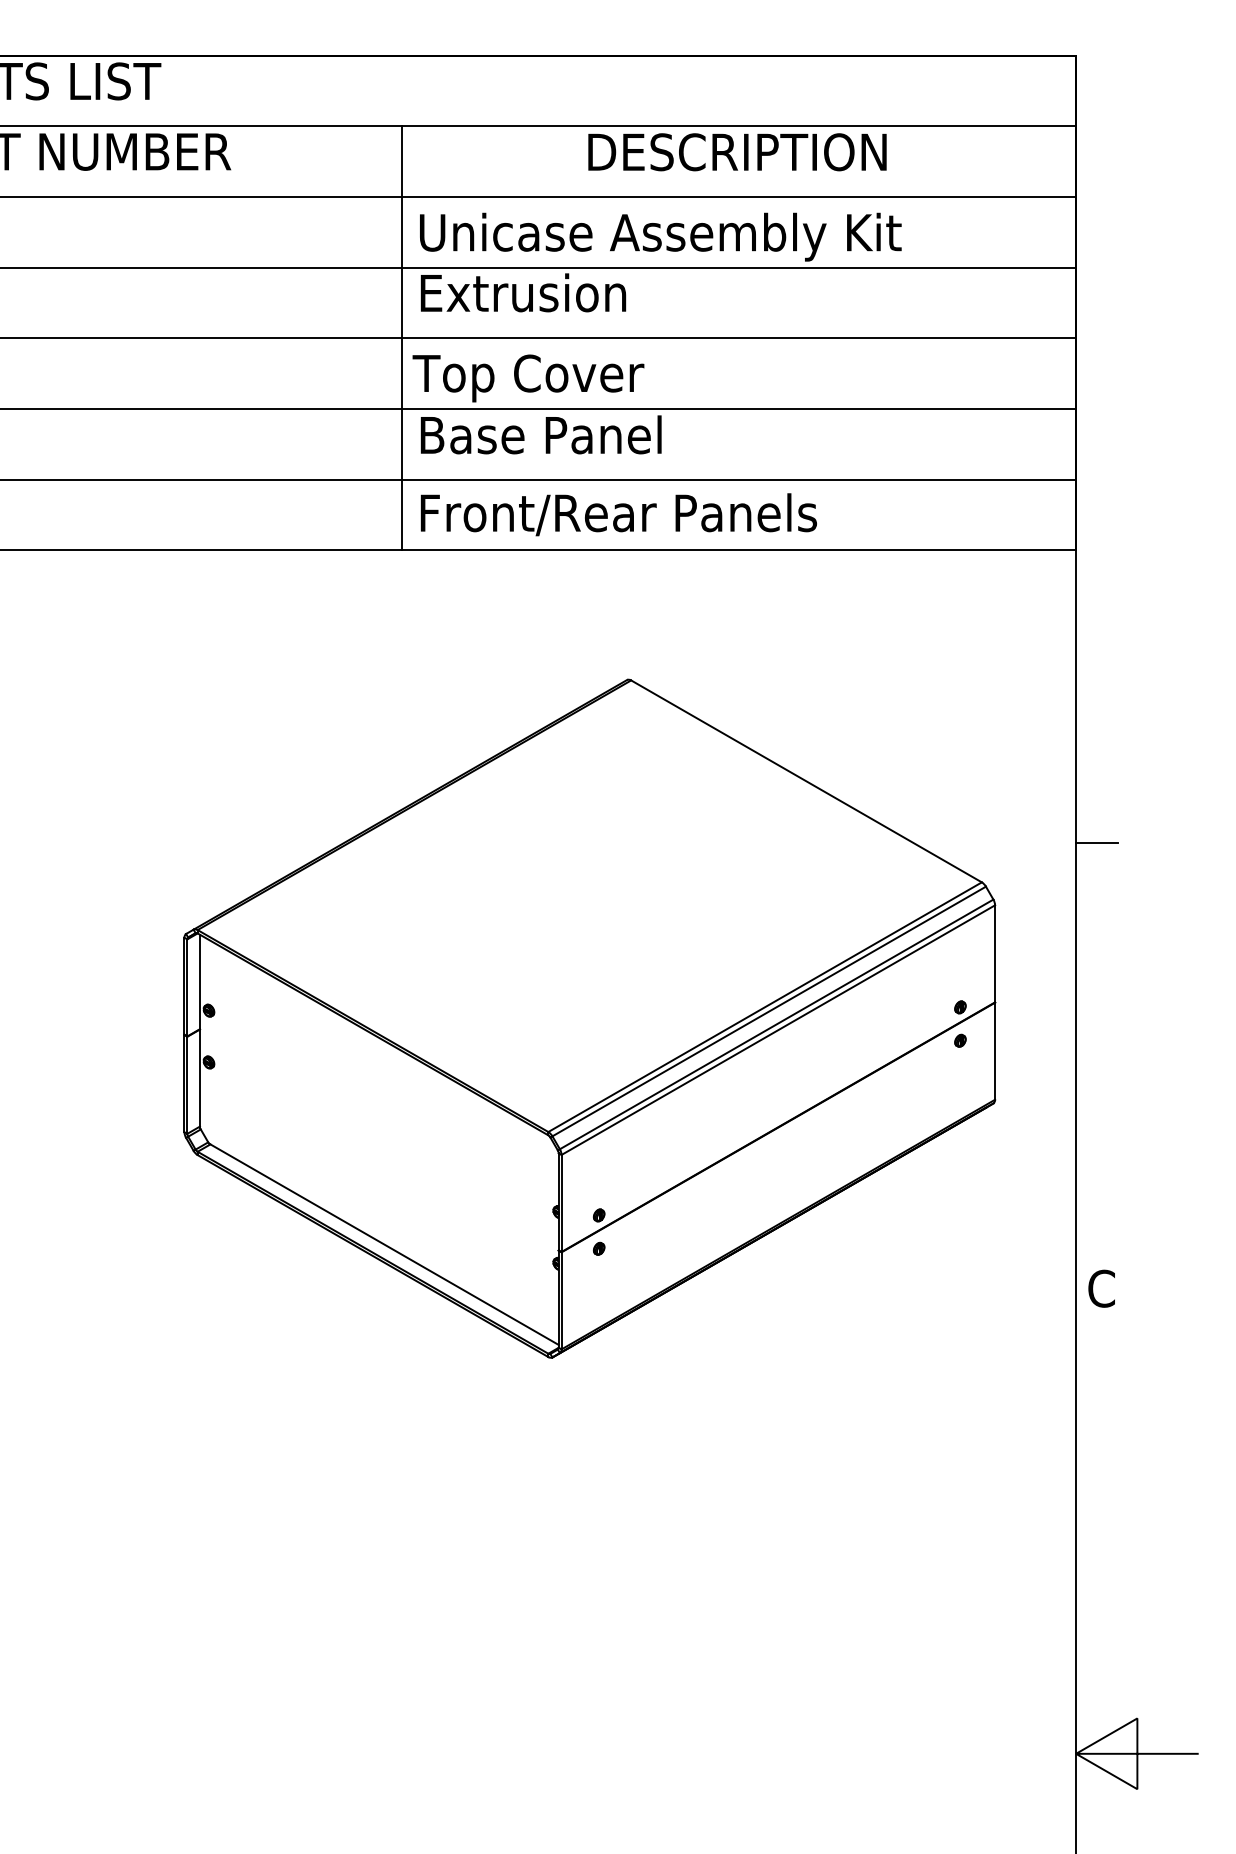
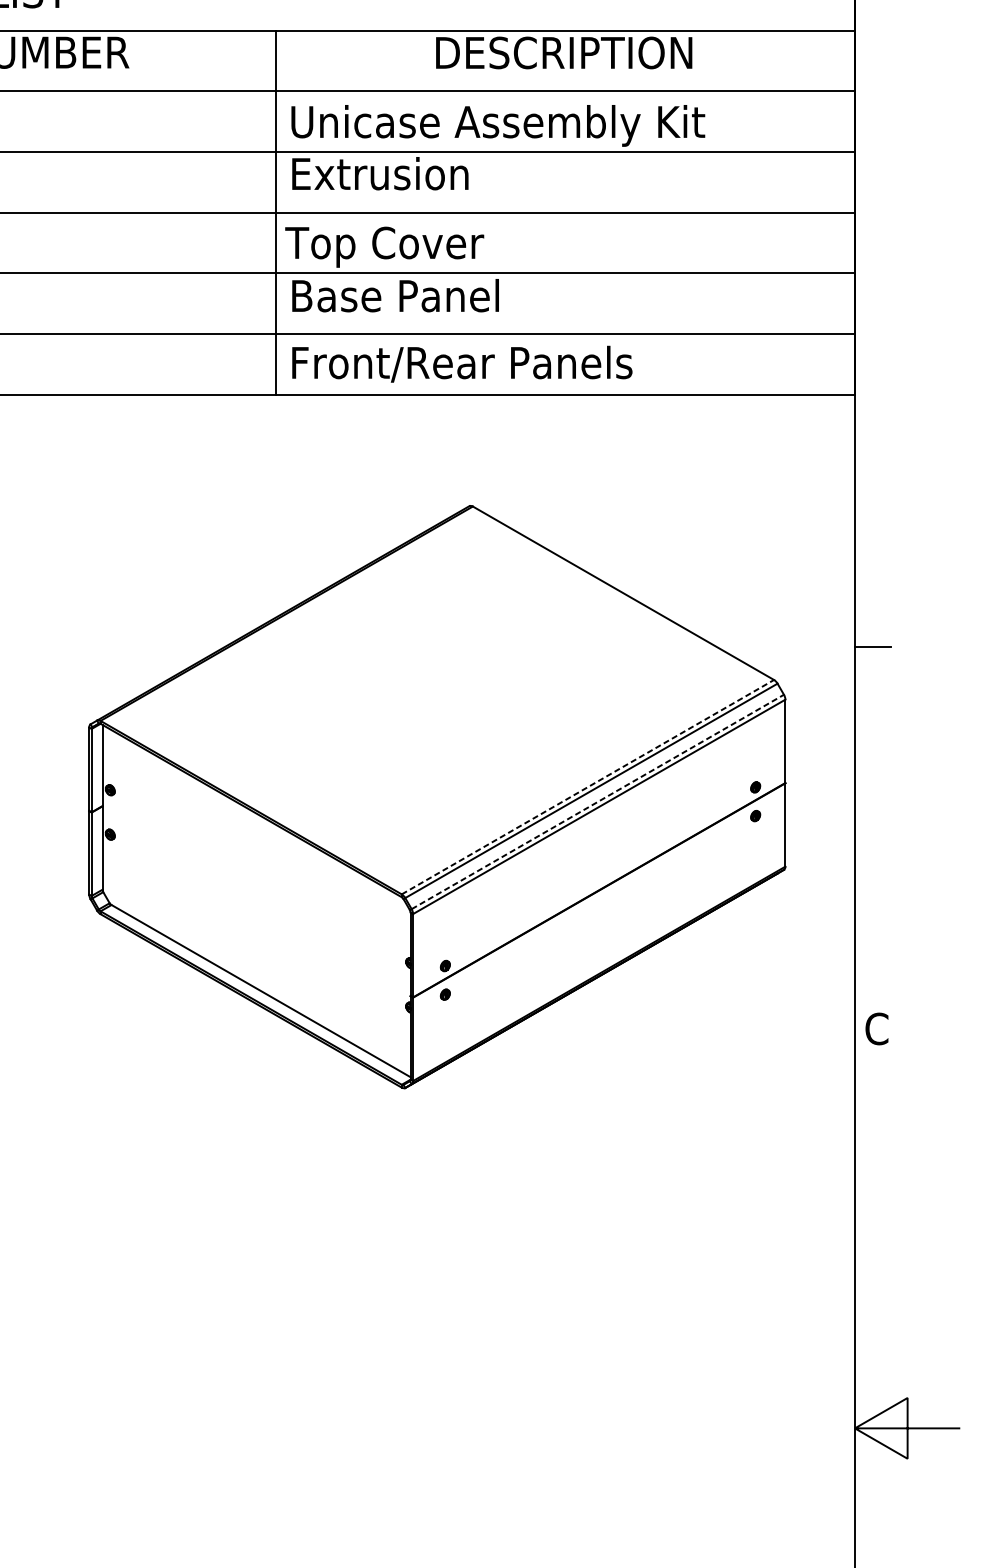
line: (765, 1006) -> (588, 786), solid -> dashed
line: (777, 1024) -> (598, 802), solid -> dashed

